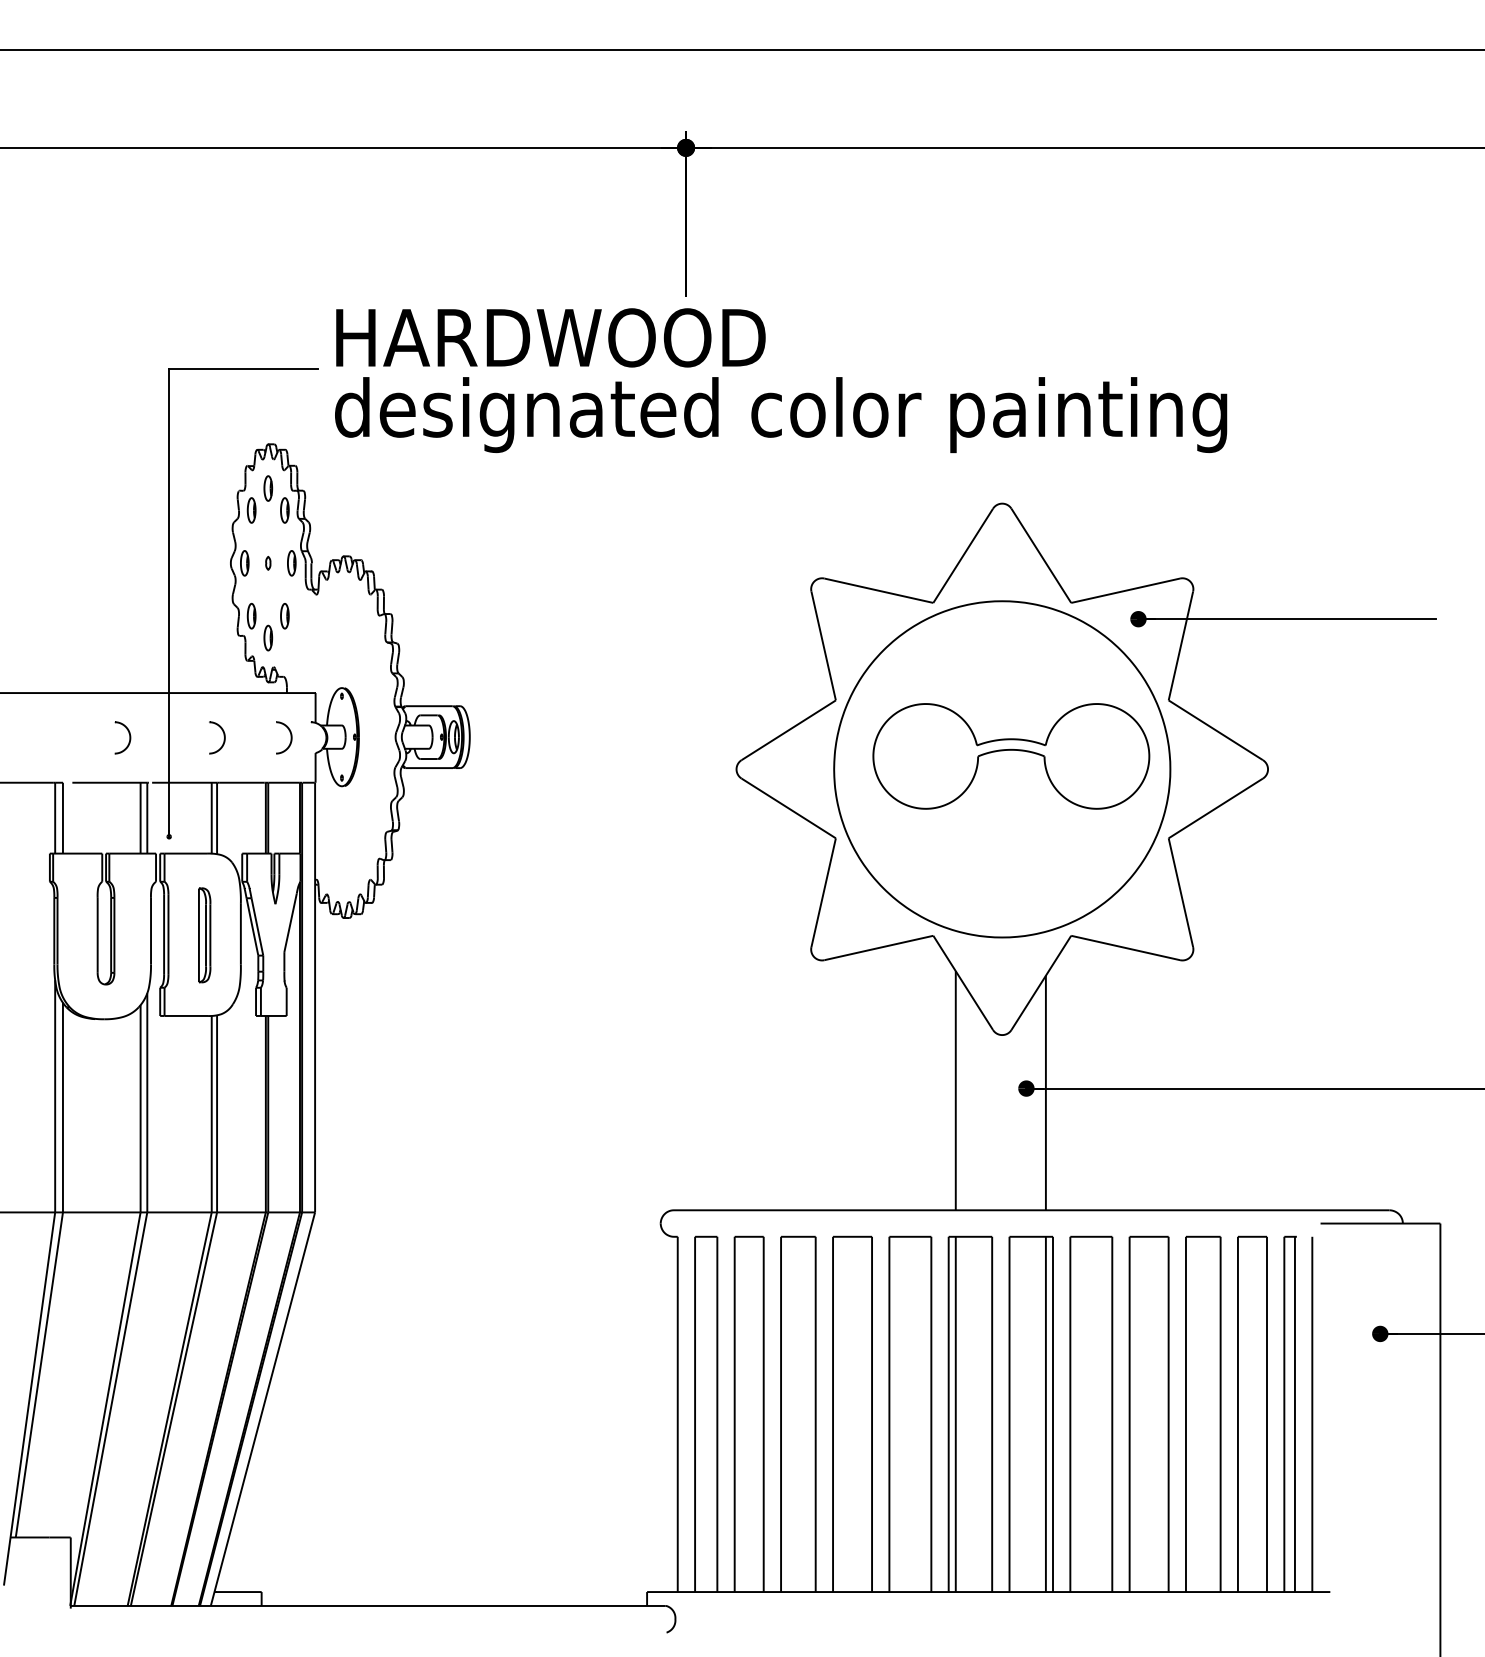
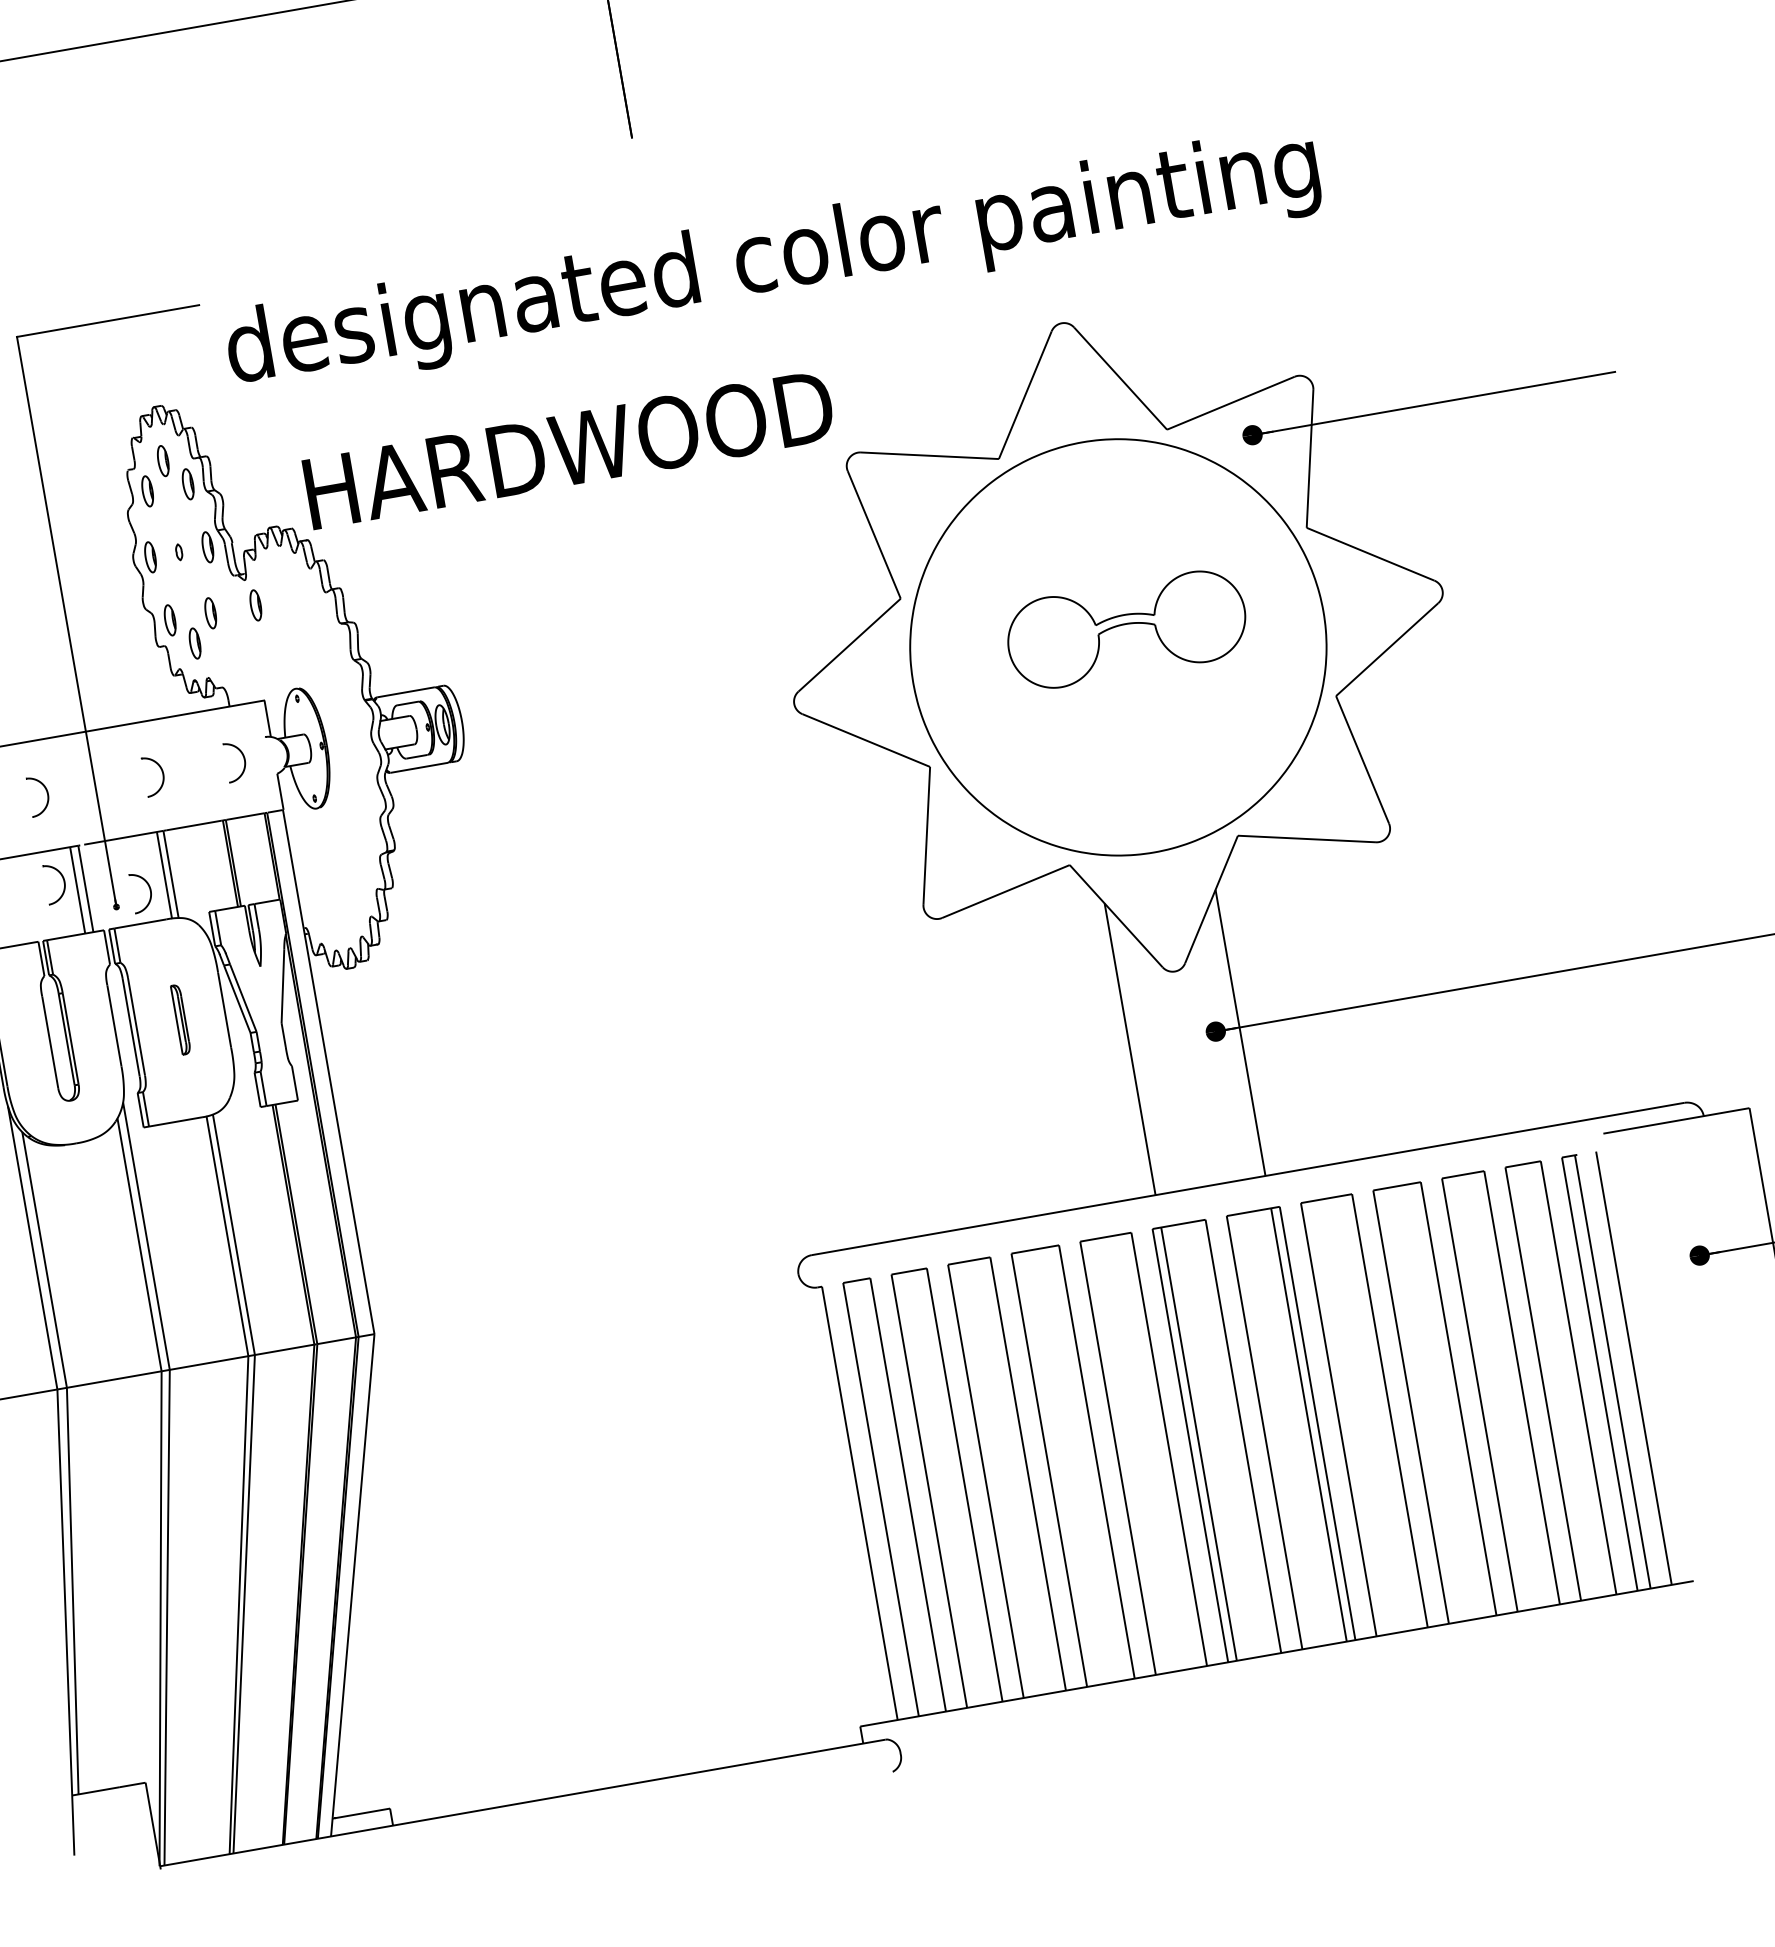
text: (550, 337) -> (568, 449), moved
part: (321, 616) -> (255, 605), added
part: (1011, 756) -> (1126, 629), size x0.7
curve: (130, 809) -> (63, 881), added
curve: (197, 828) -> (149, 890), added
part: (204, 935) -> (180, 1019), size x0.6

